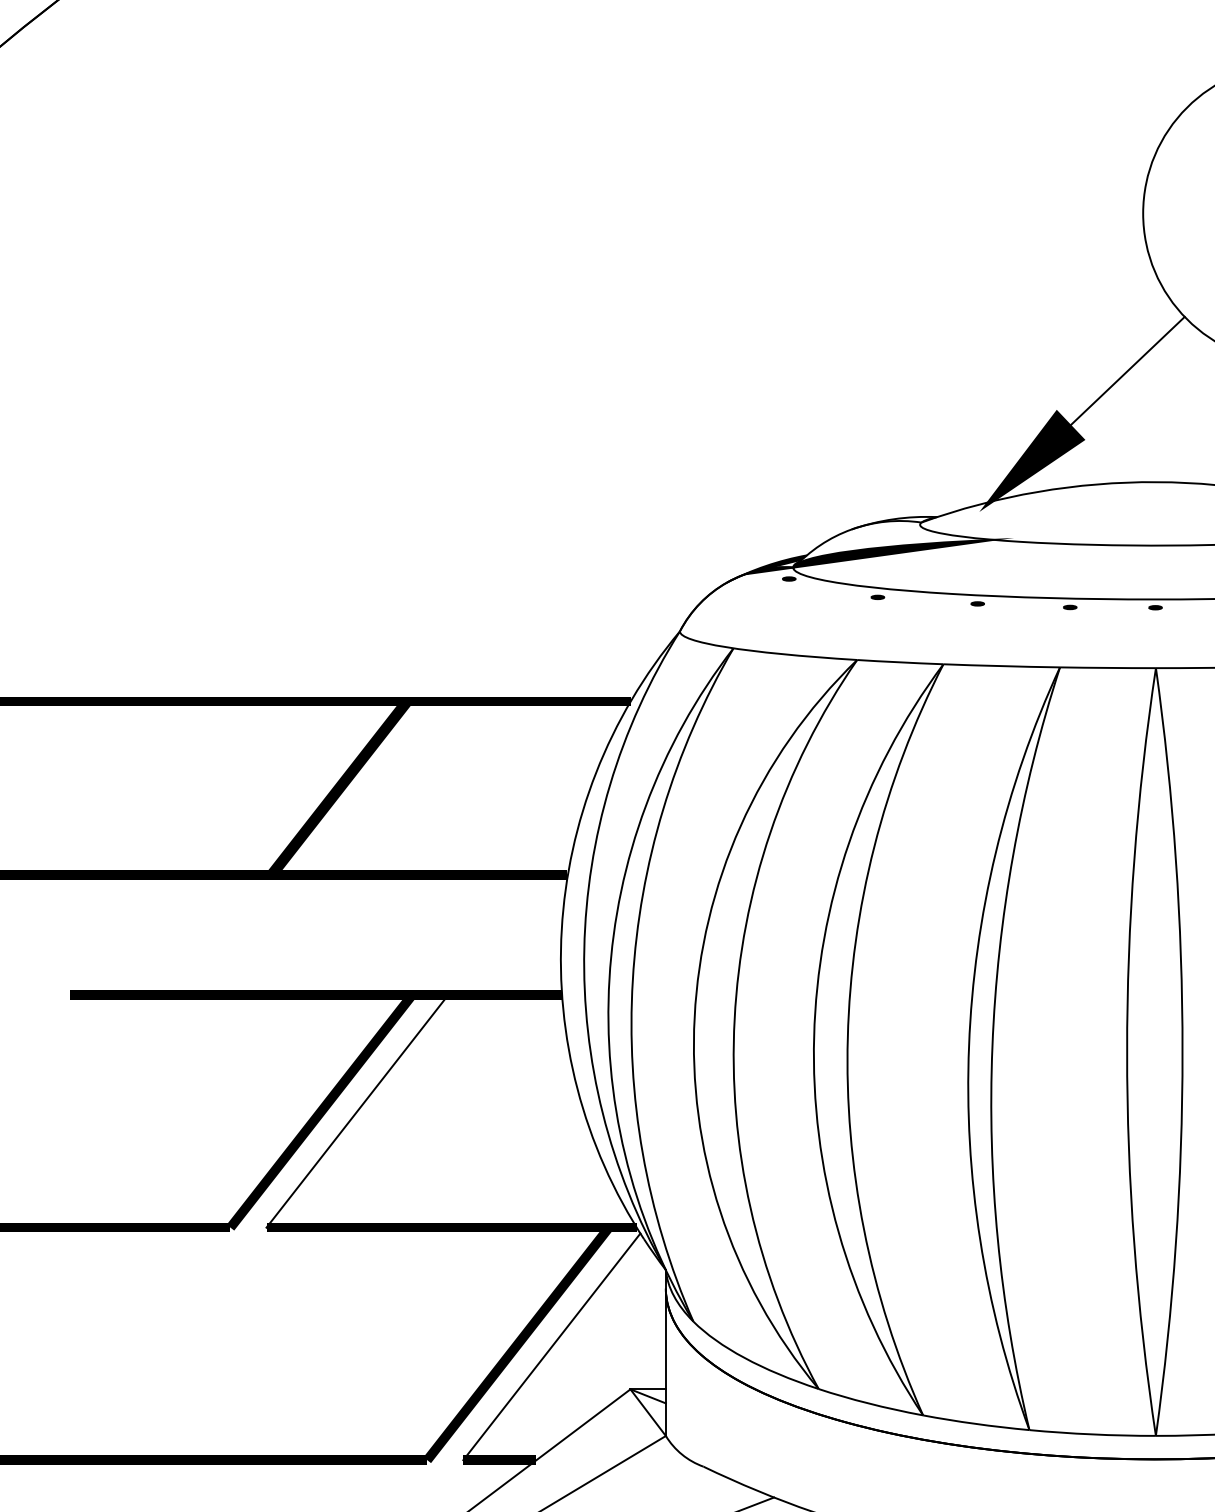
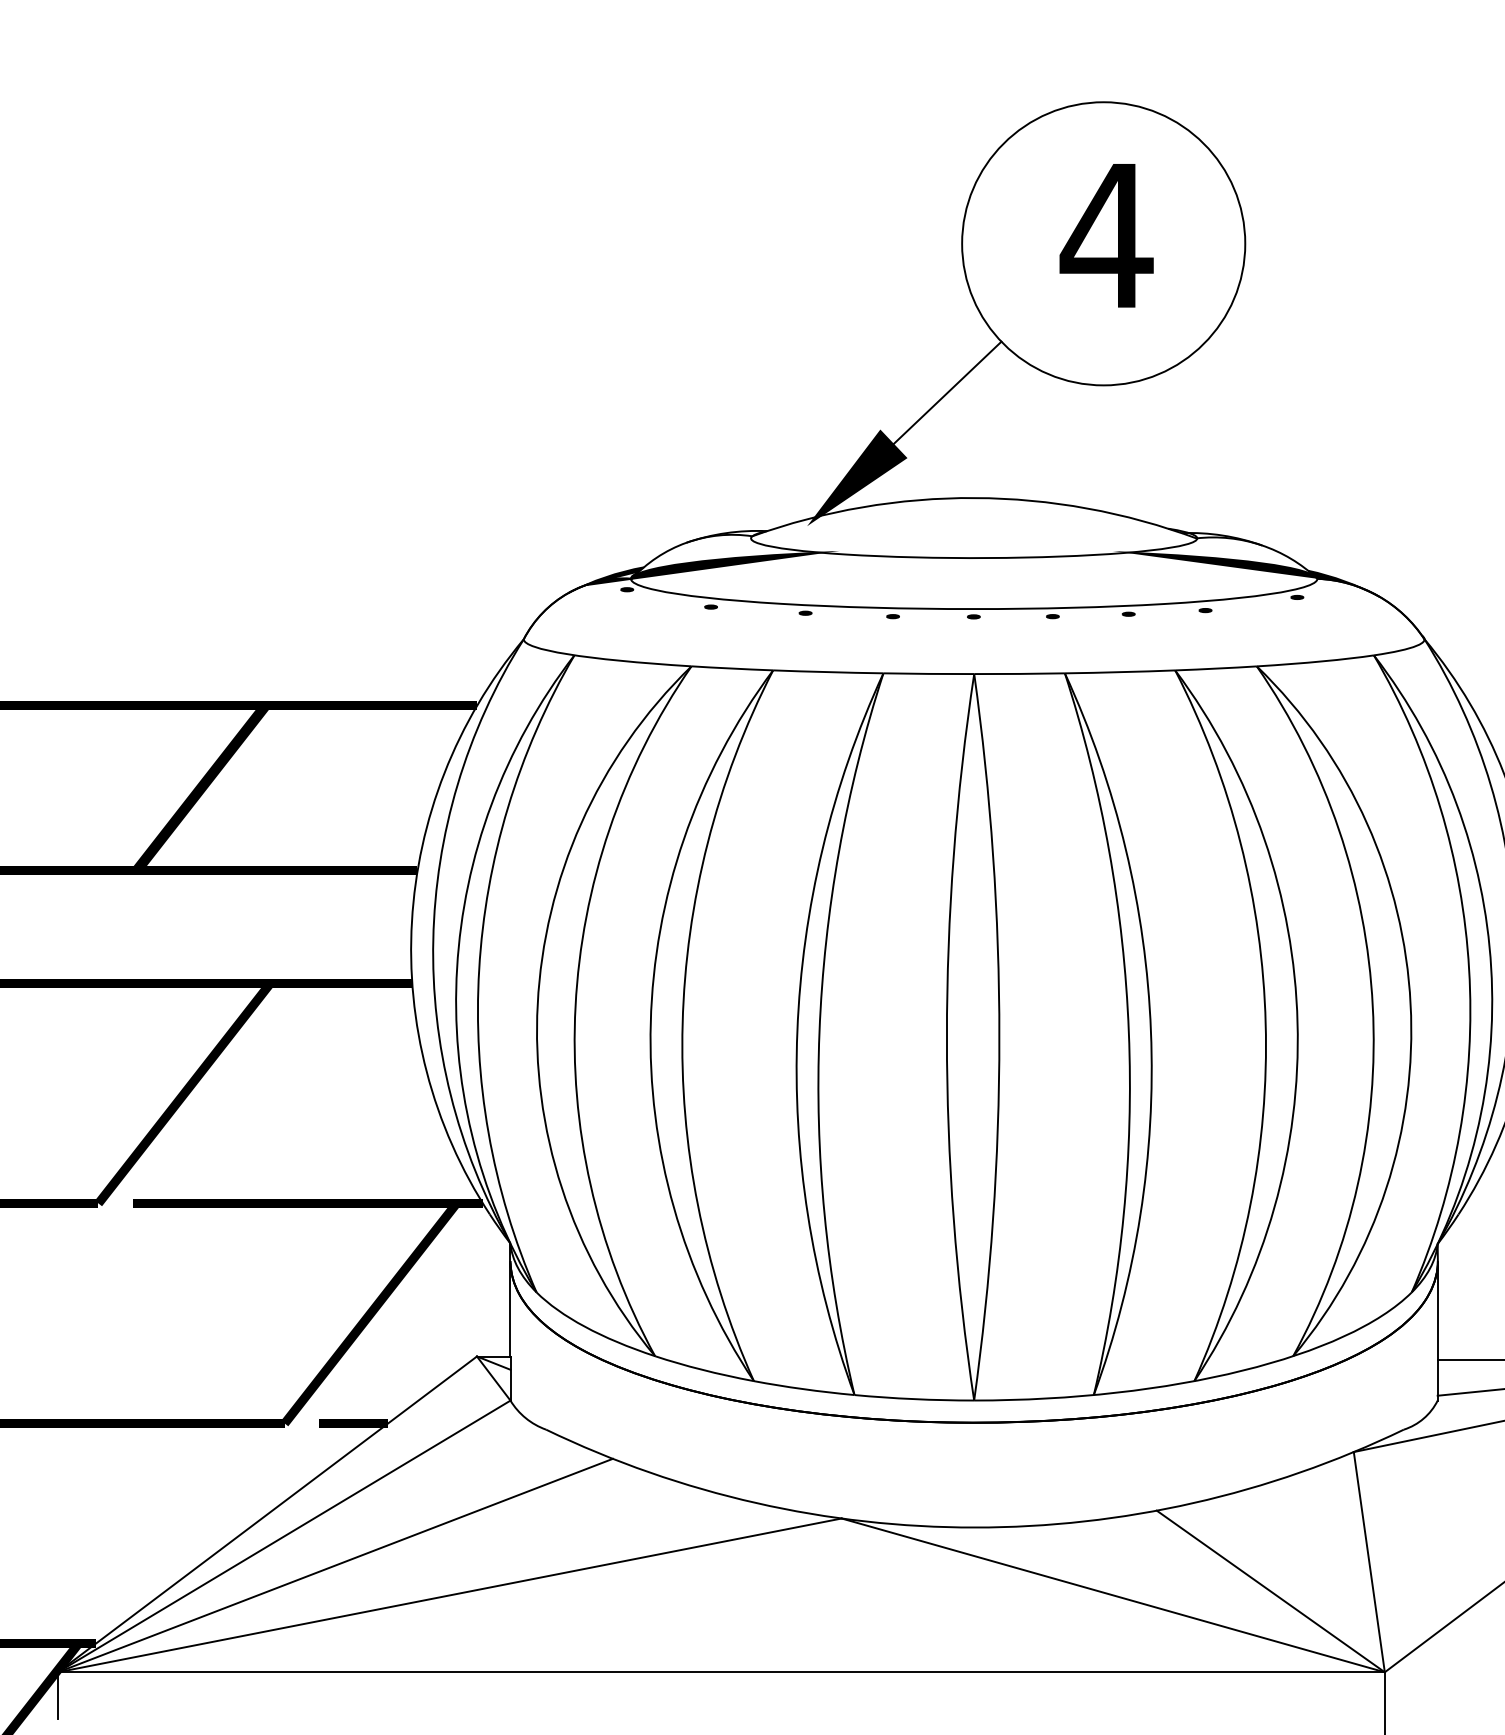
line: (357, 1111) -> (218, 1093), removed
line: (551, 1347) -> (402, 1316), removed

